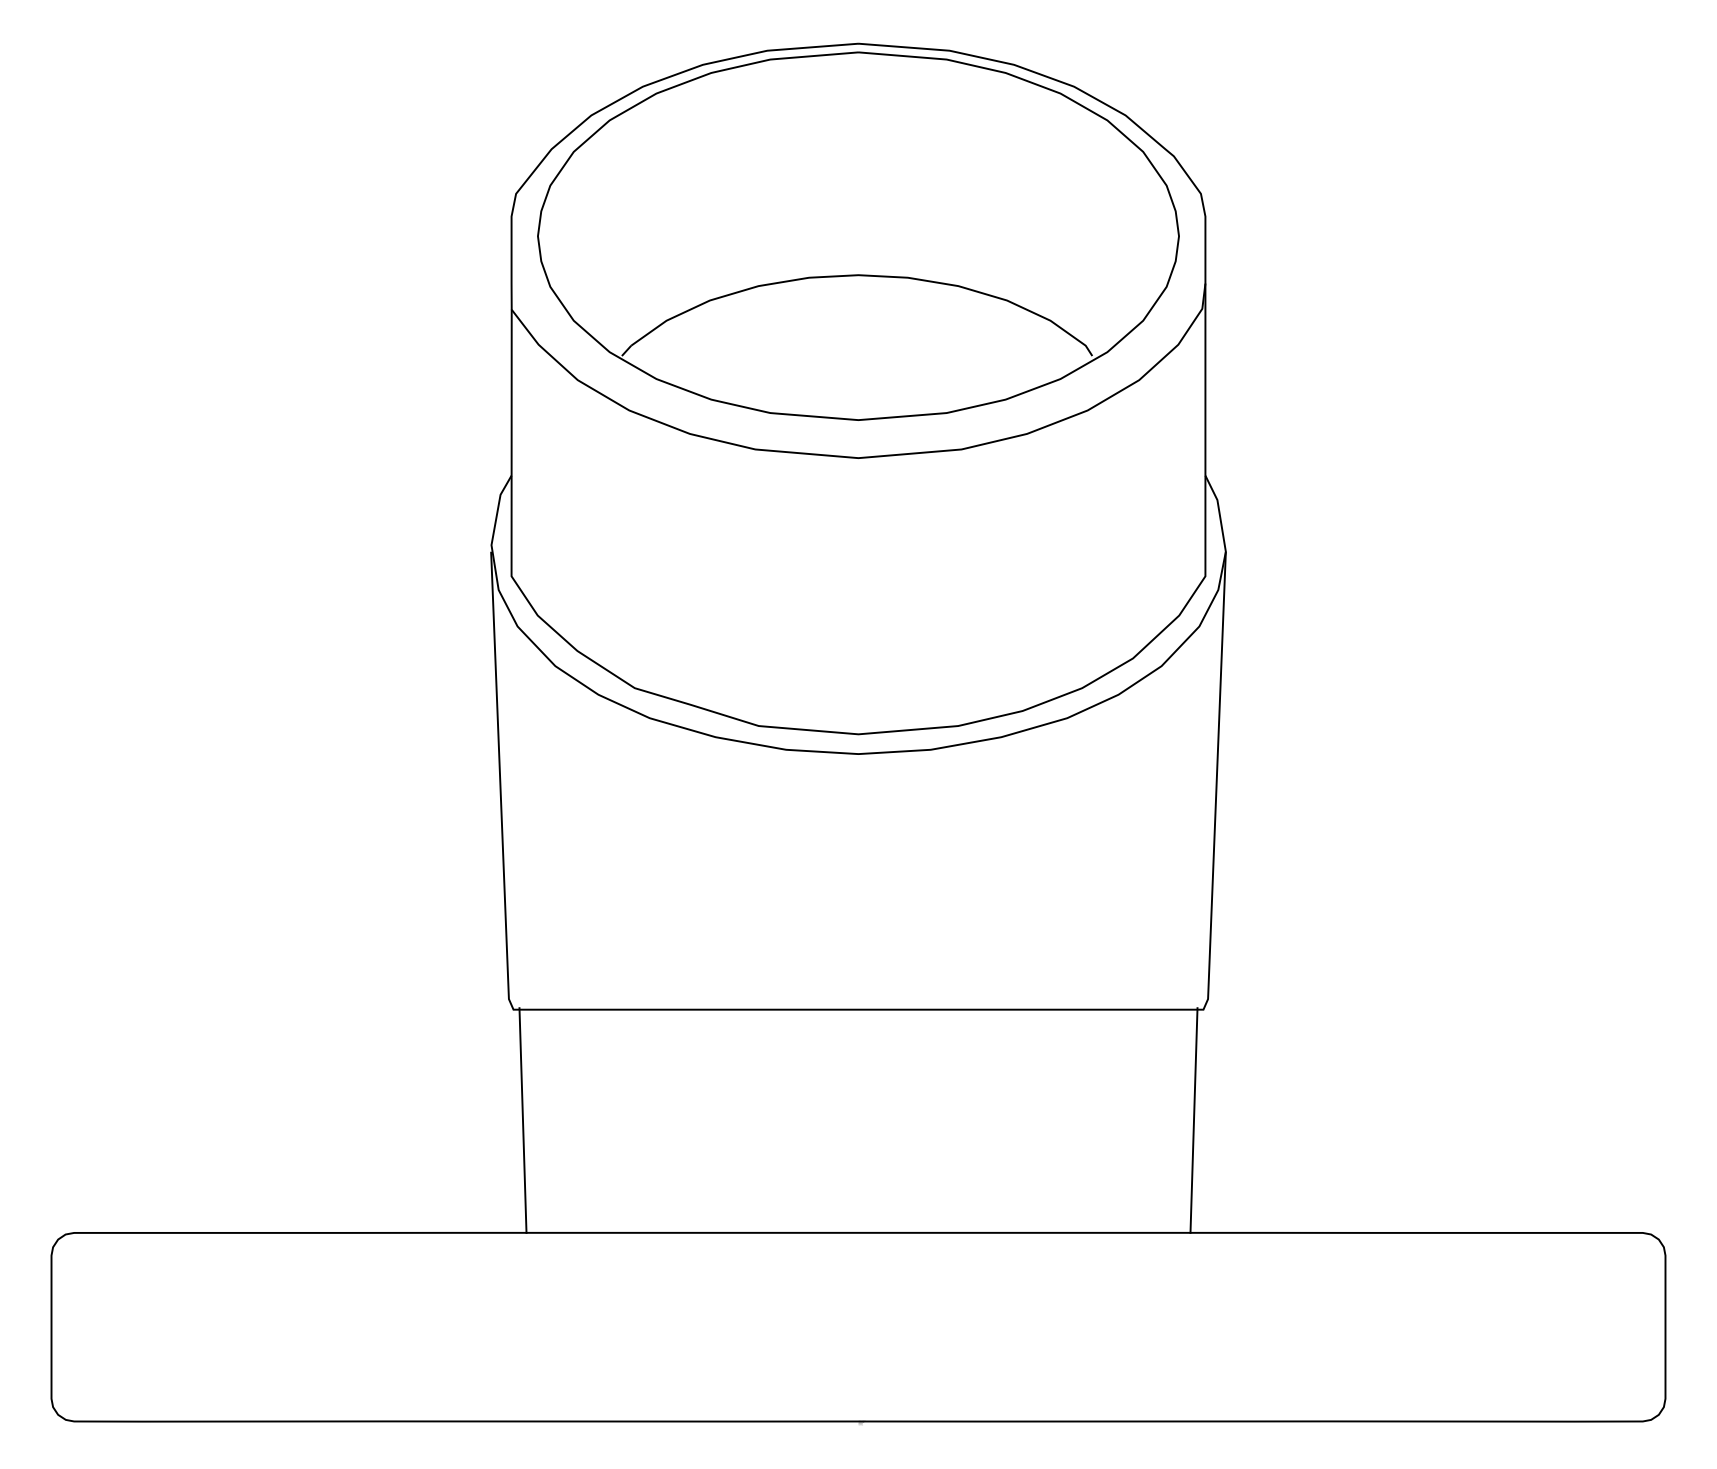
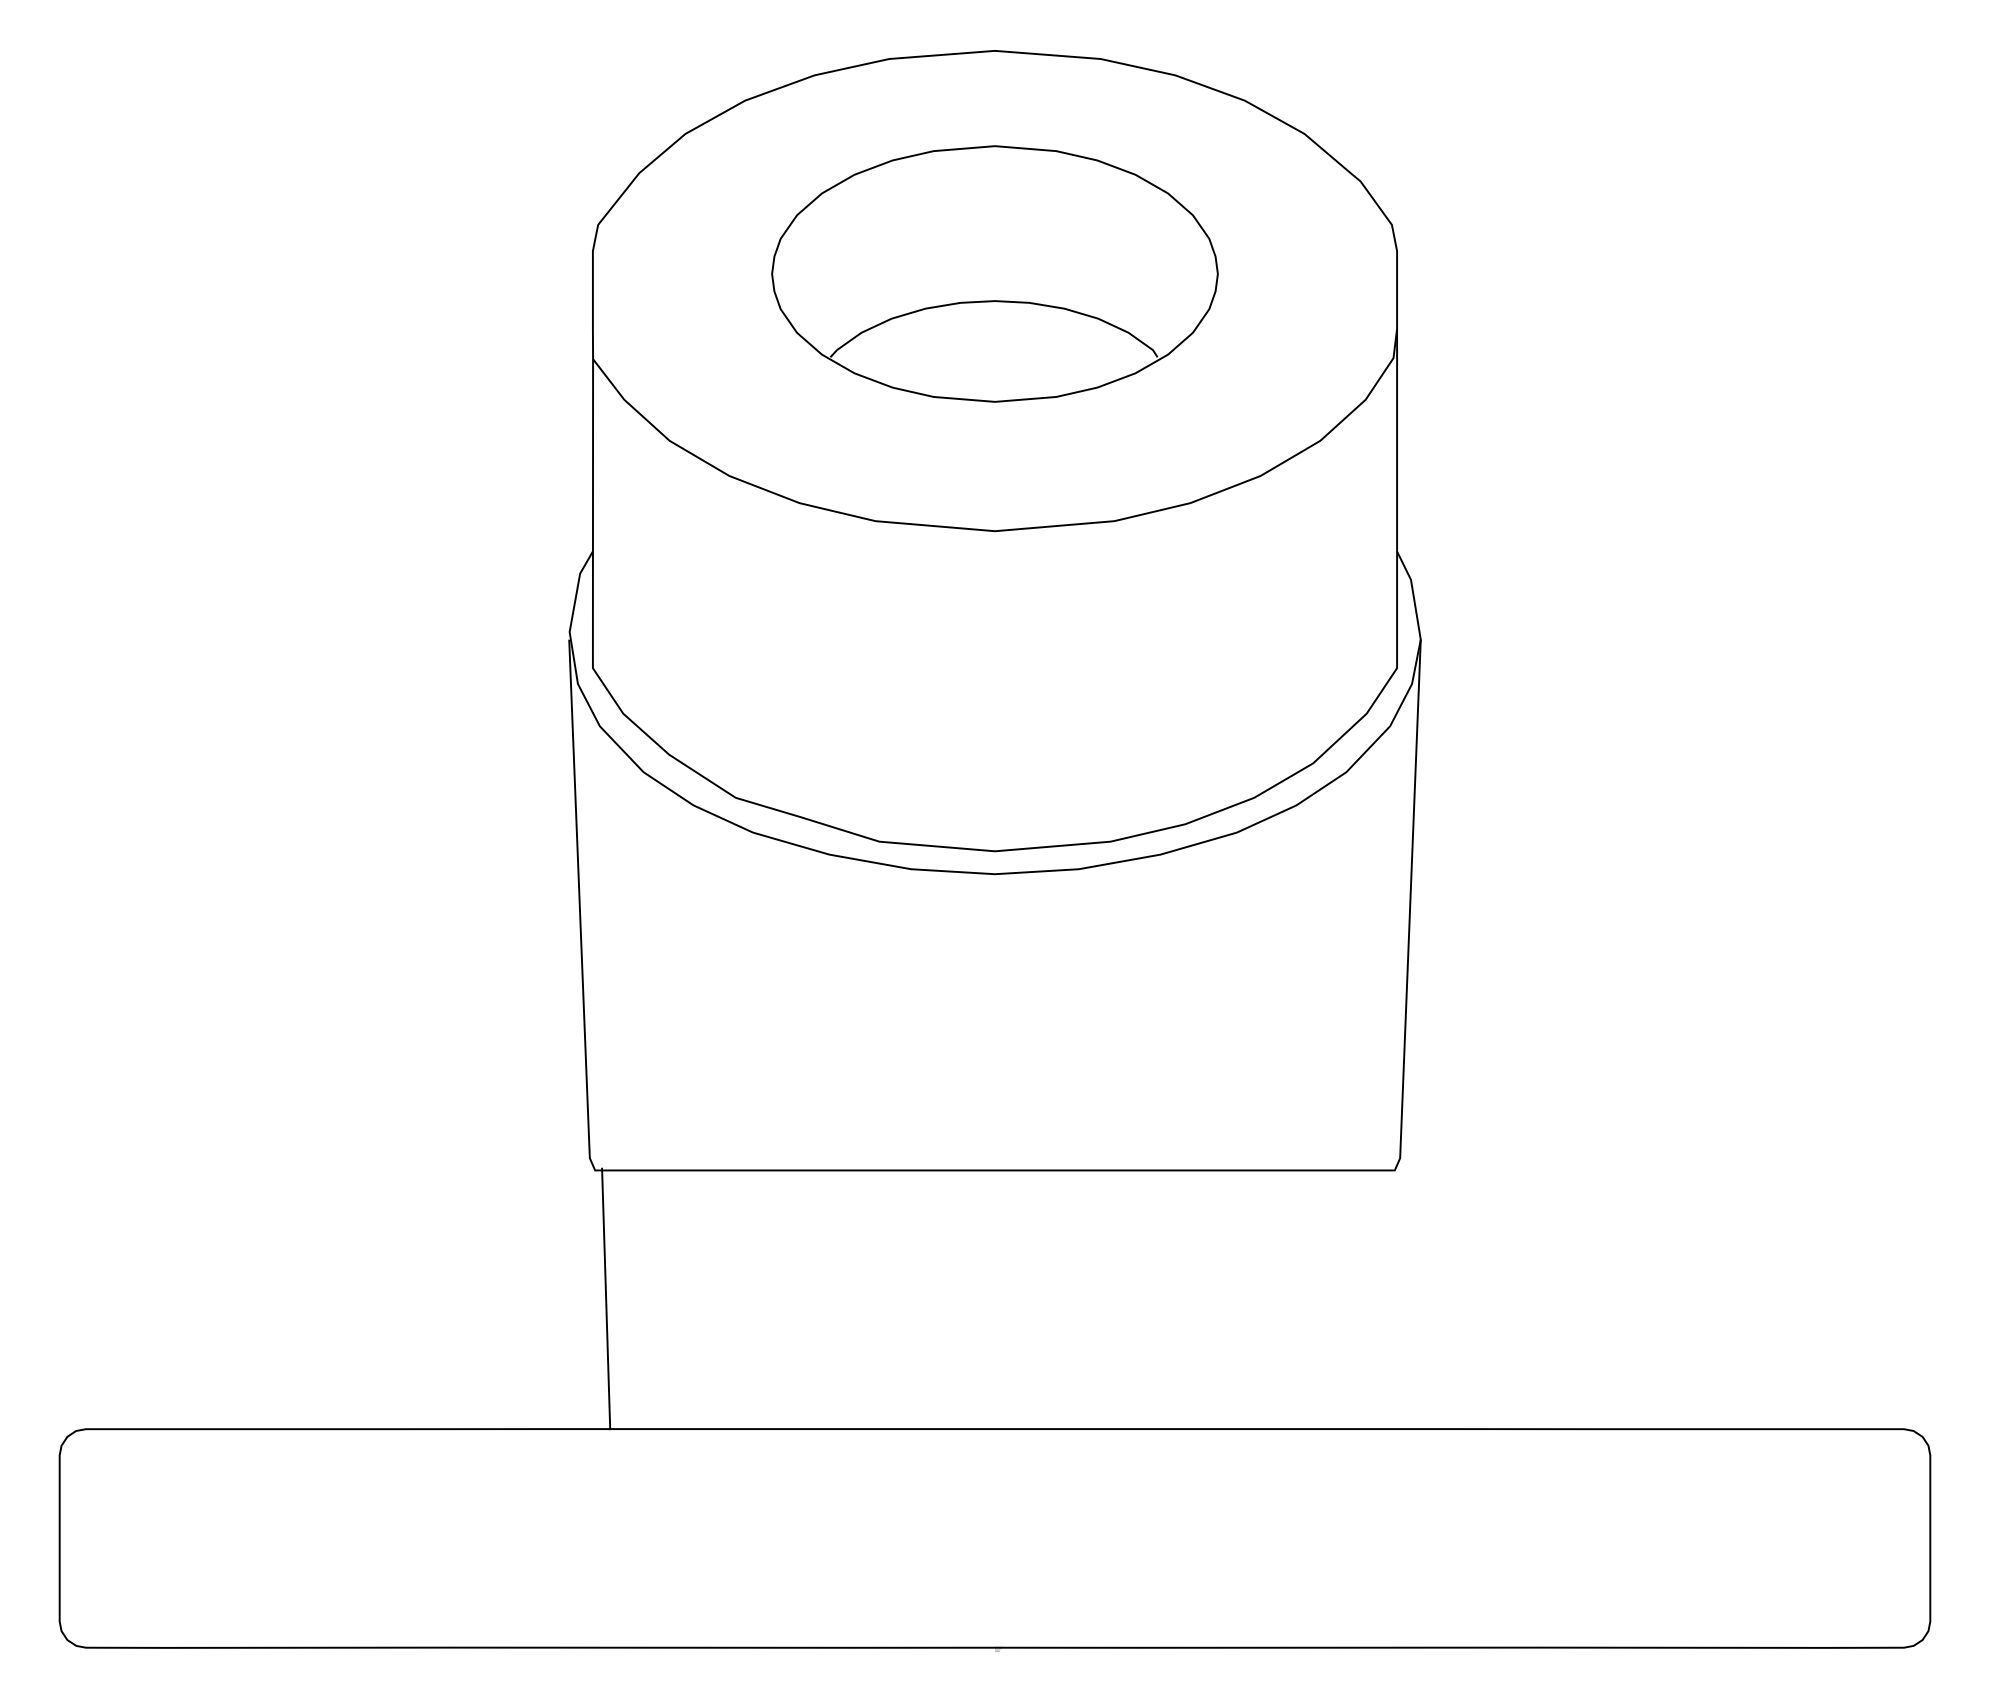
part: (858, 235) -> (994, 273), size x0.6
line: (1193, 1120) -> (1383, 1298), removed

